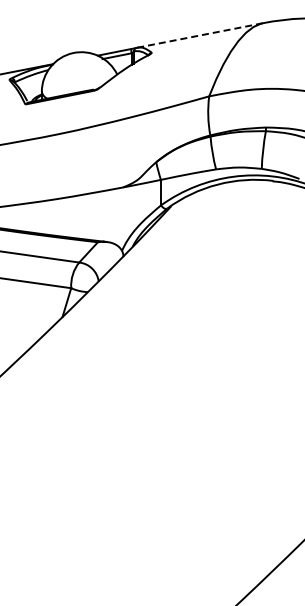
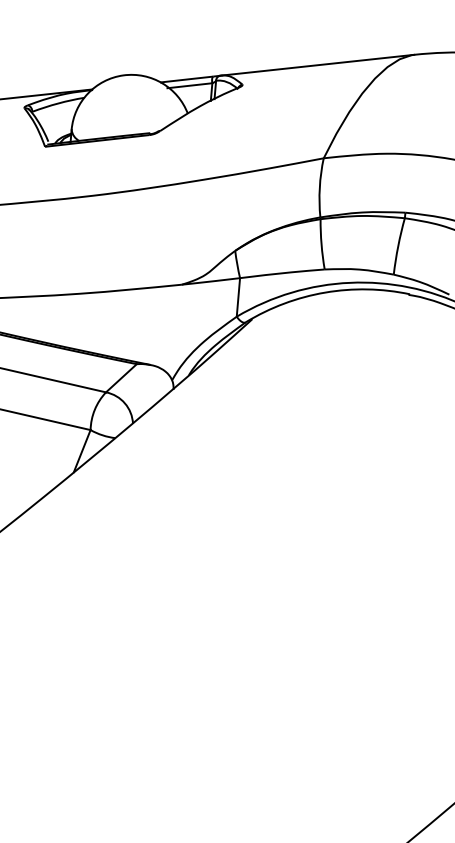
line: (200, 35) -> (318, 65), dashed -> solid

